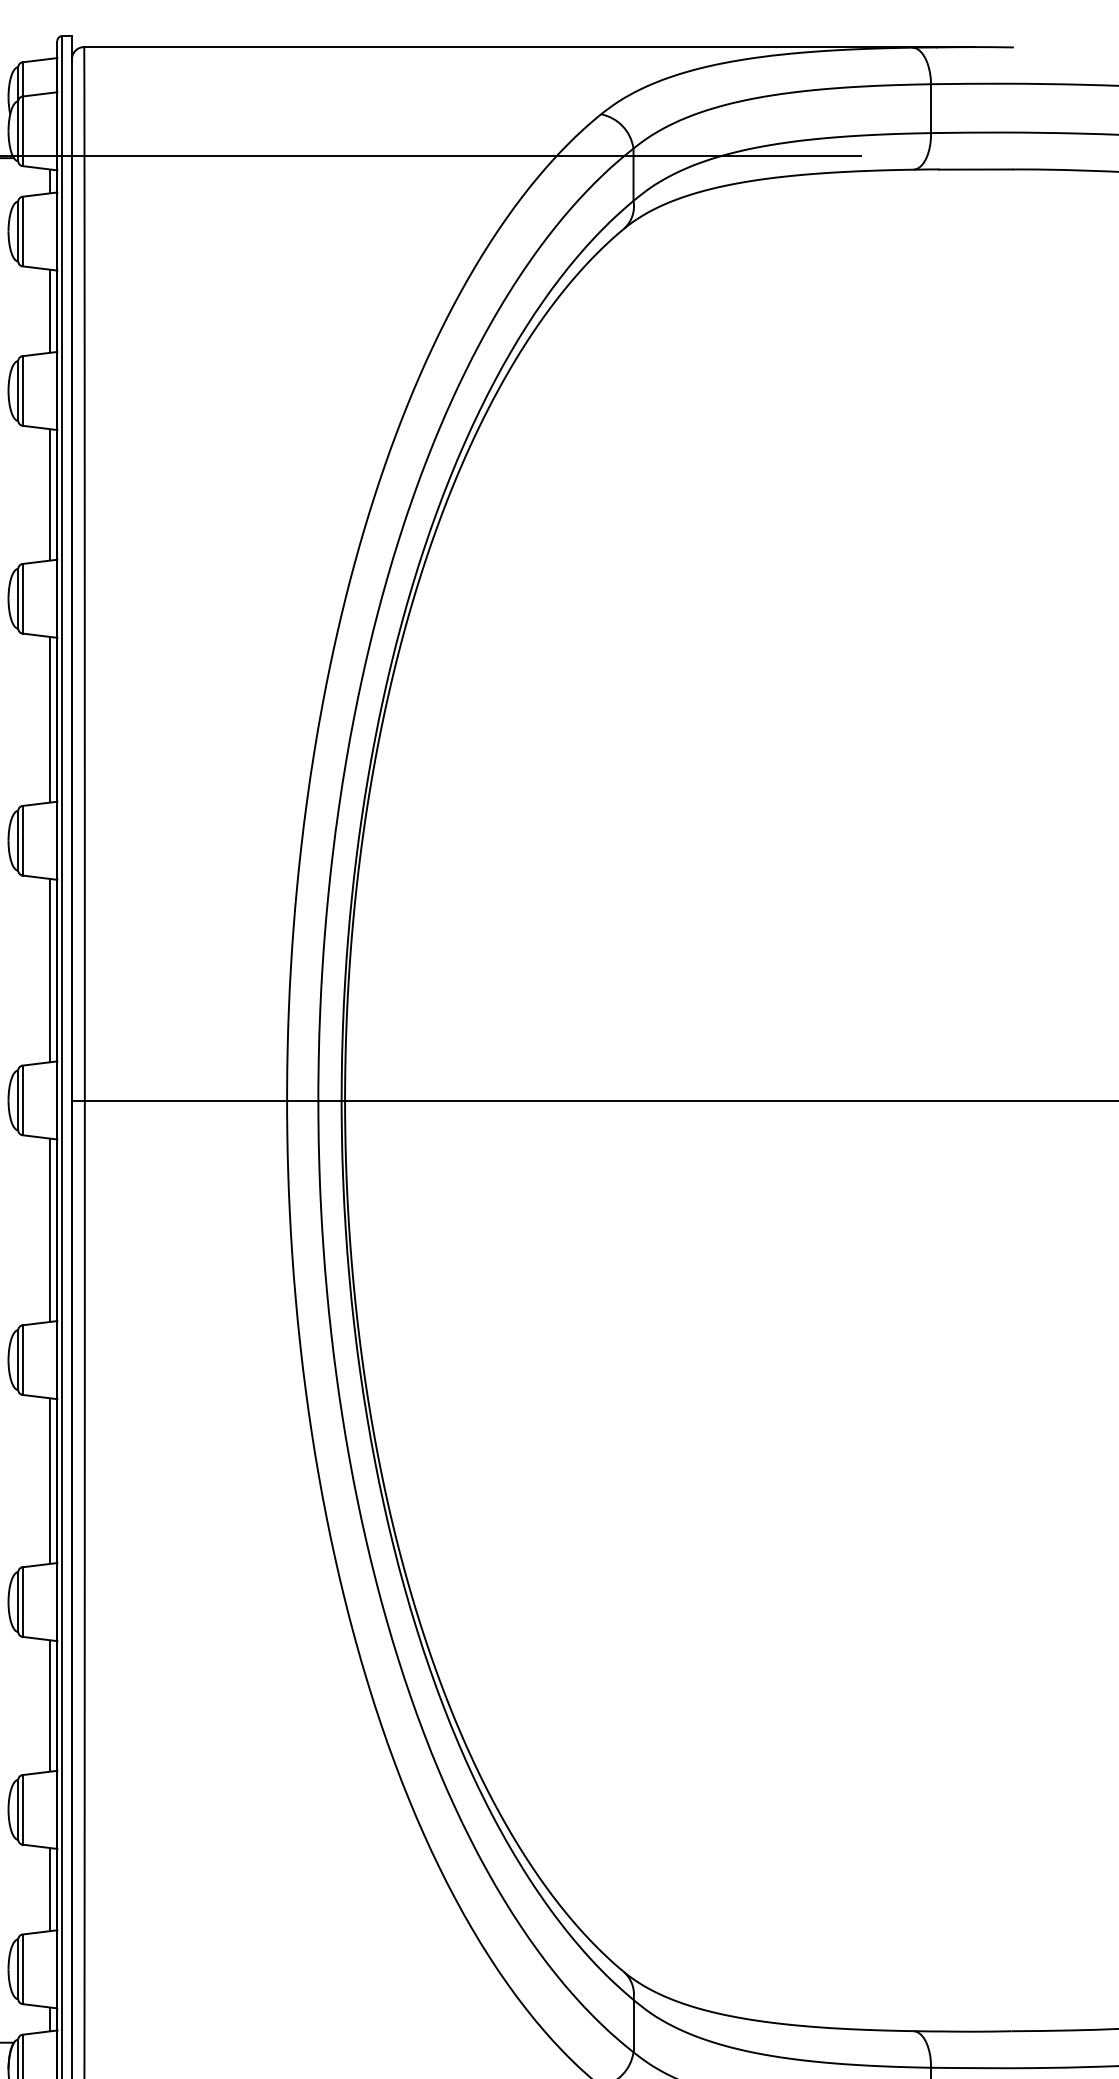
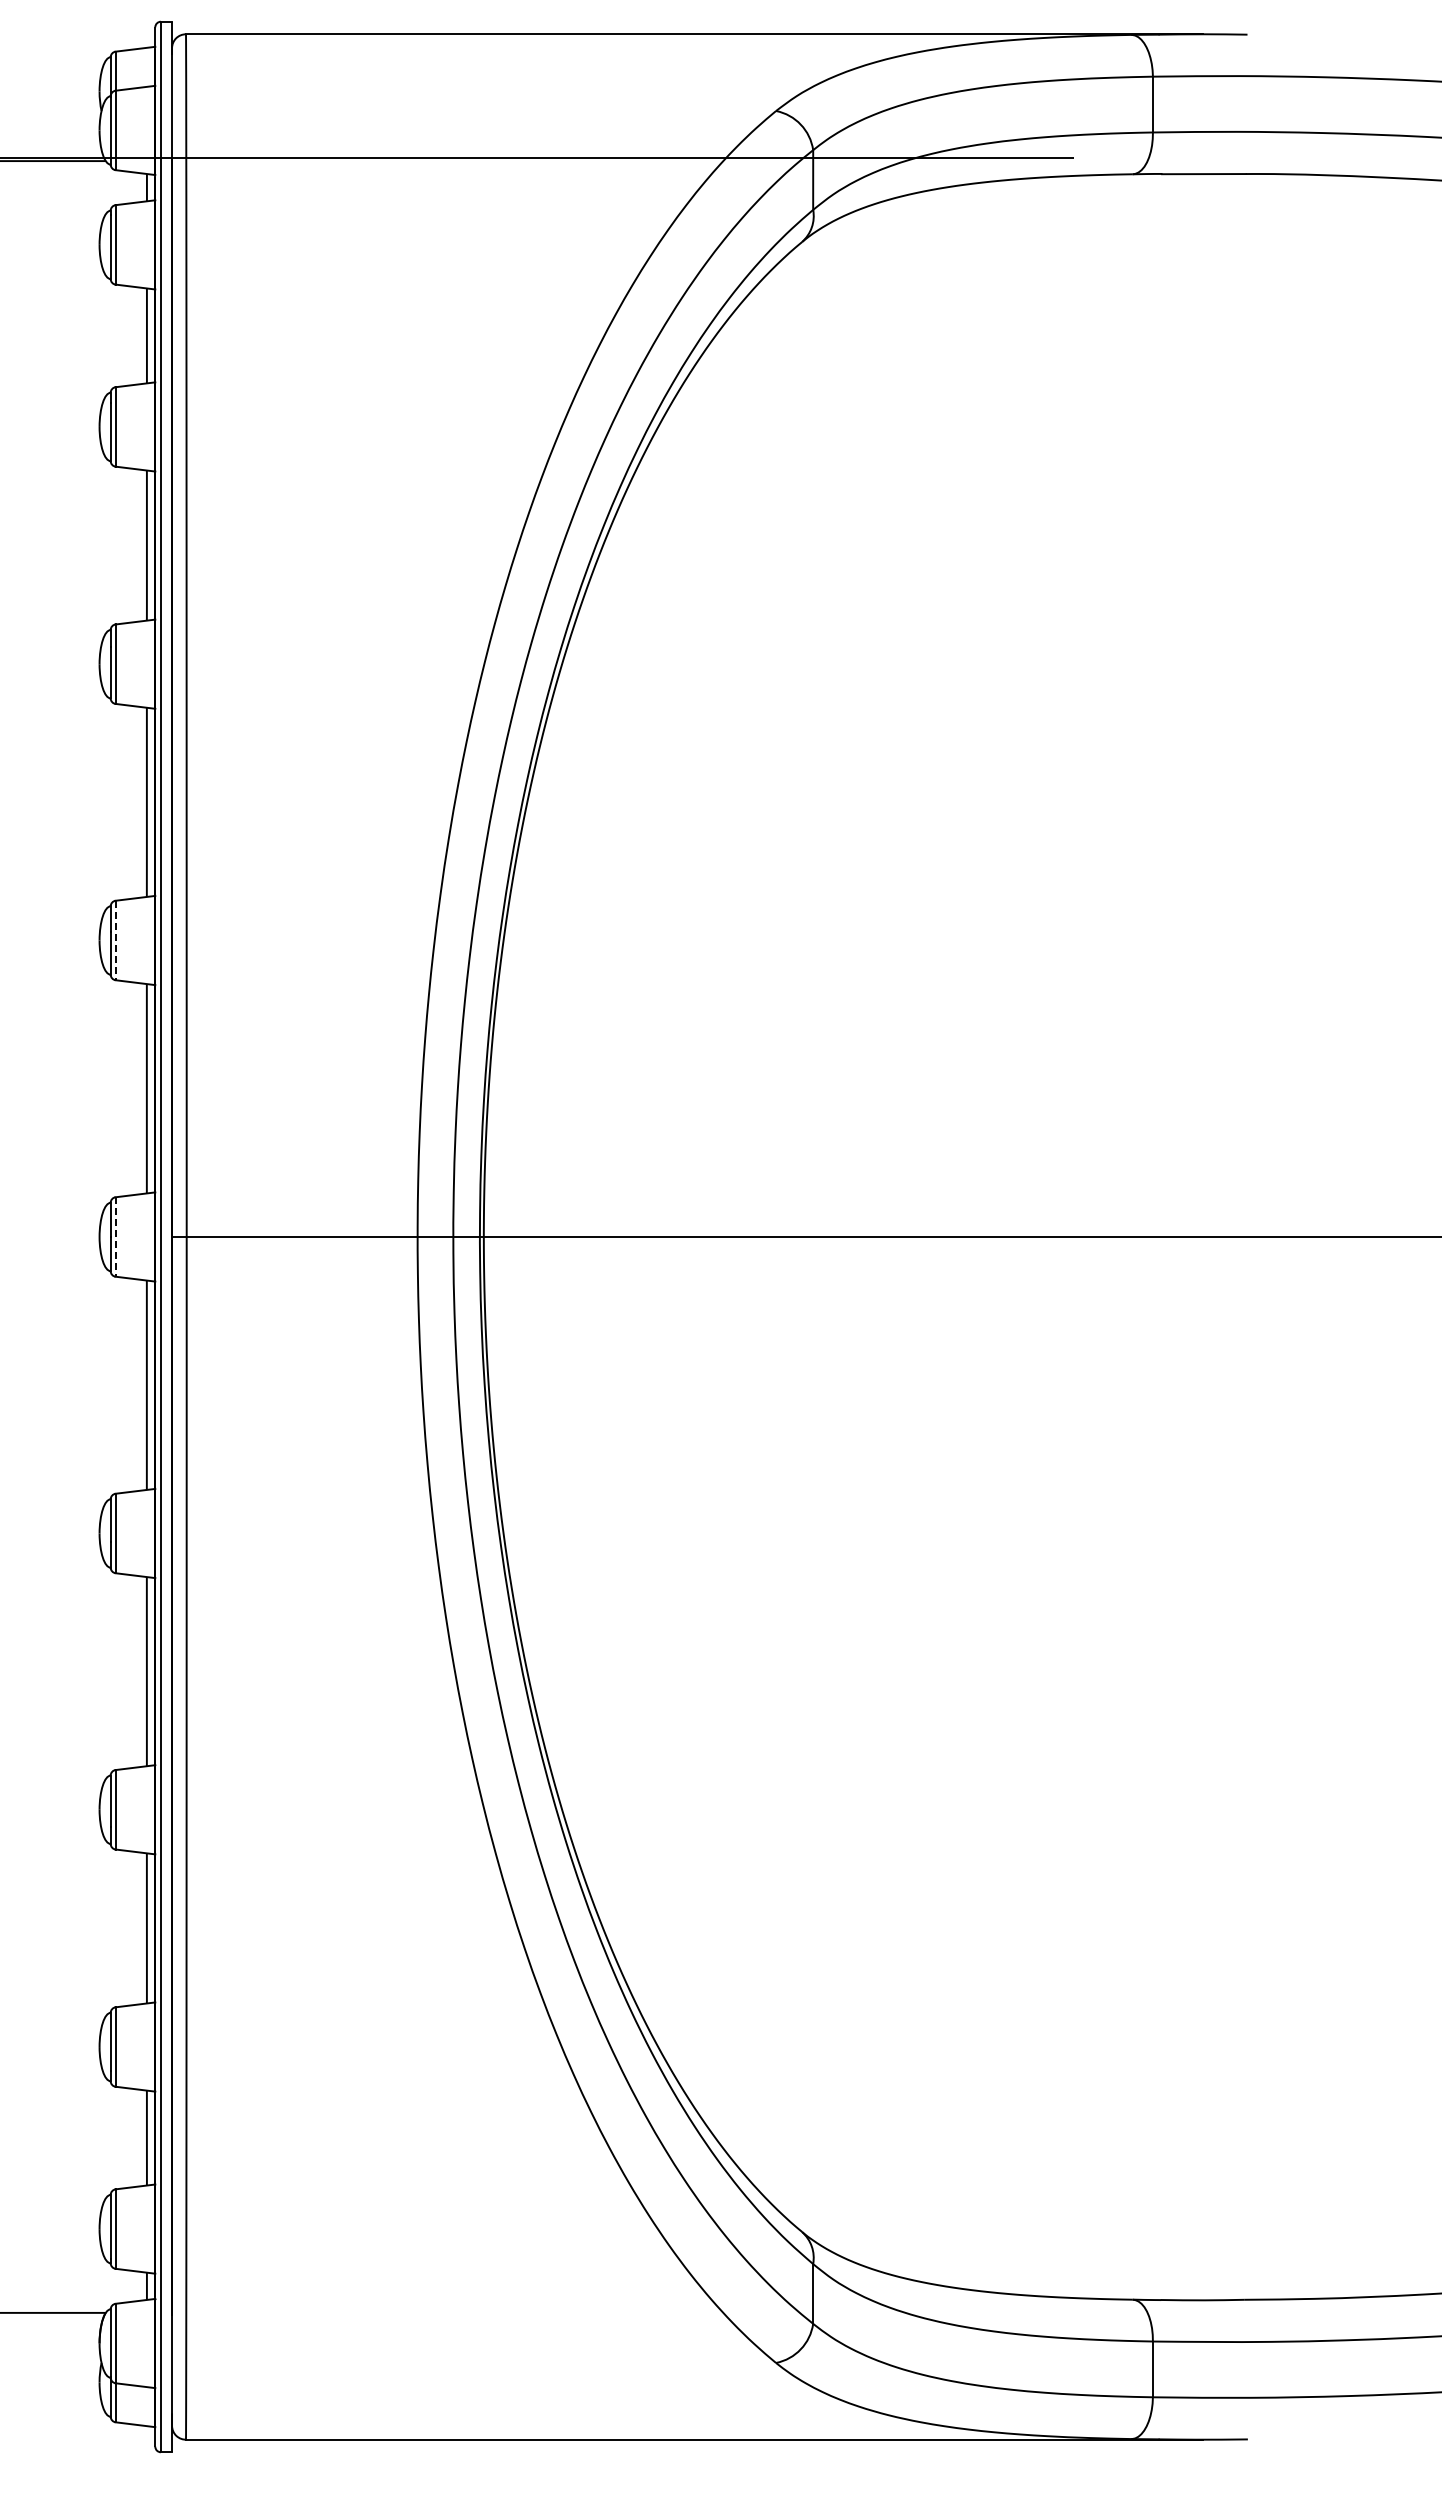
line: (22, 840) -> (115, 940), solid -> dashed
line: (22, 1100) -> (115, 1237), solid -> dashed

